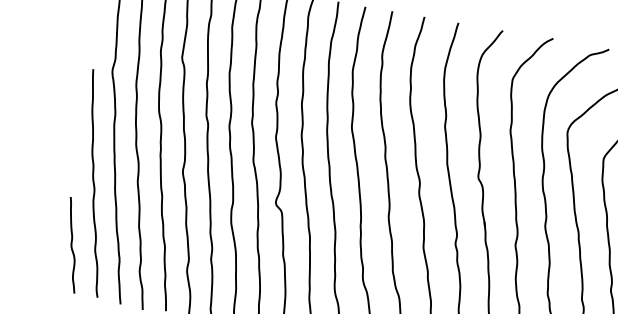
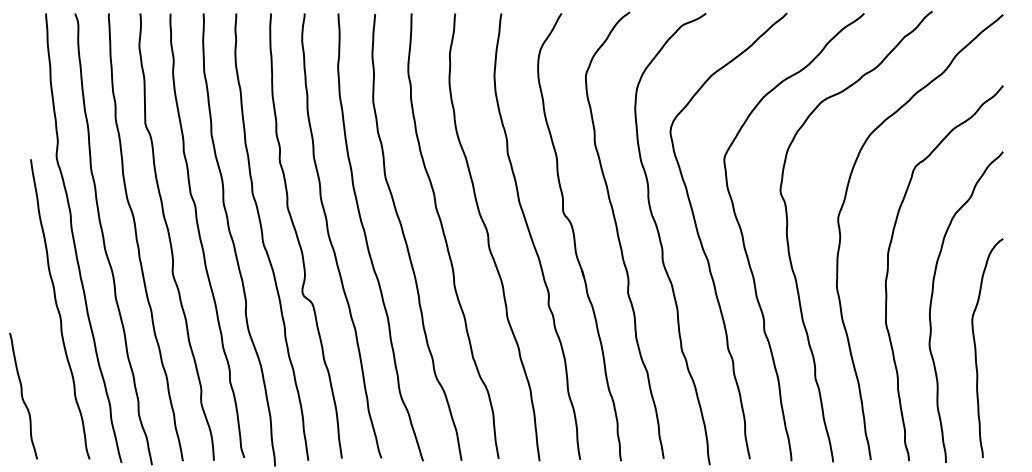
curve: (71, 244) -> (22, 395), moved

